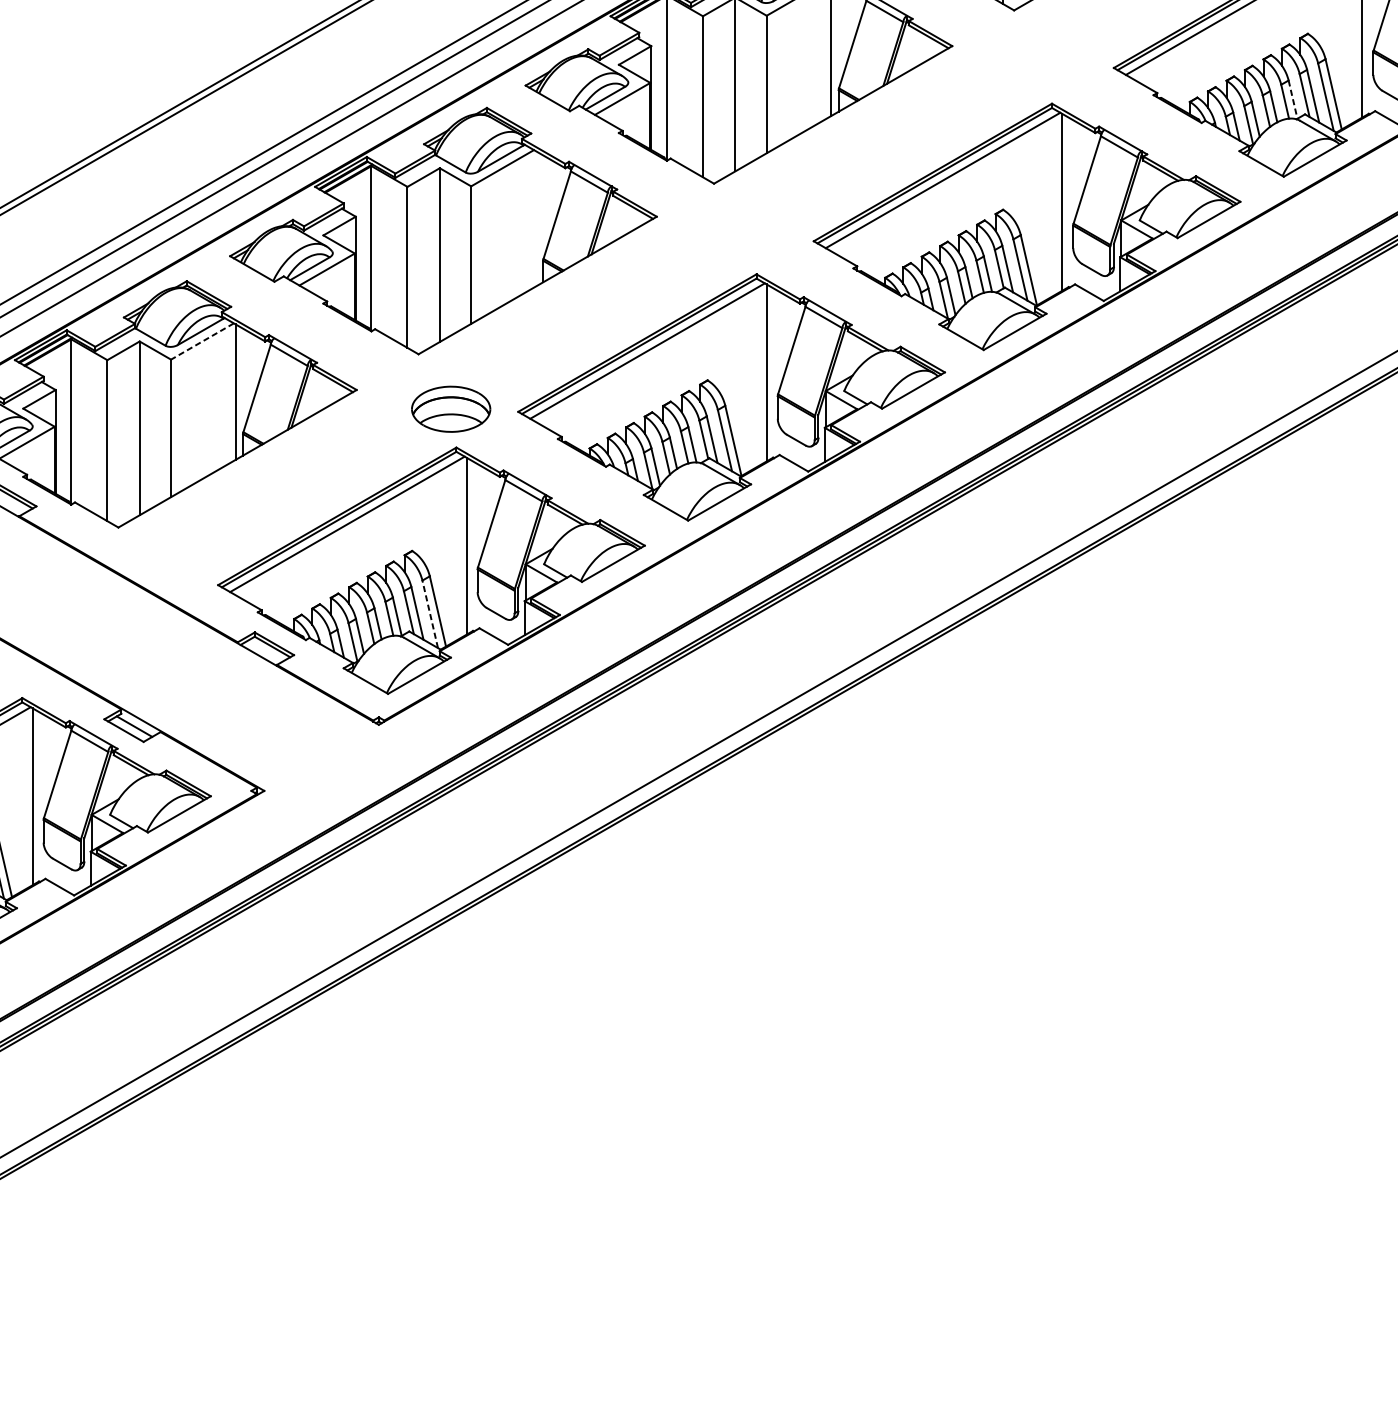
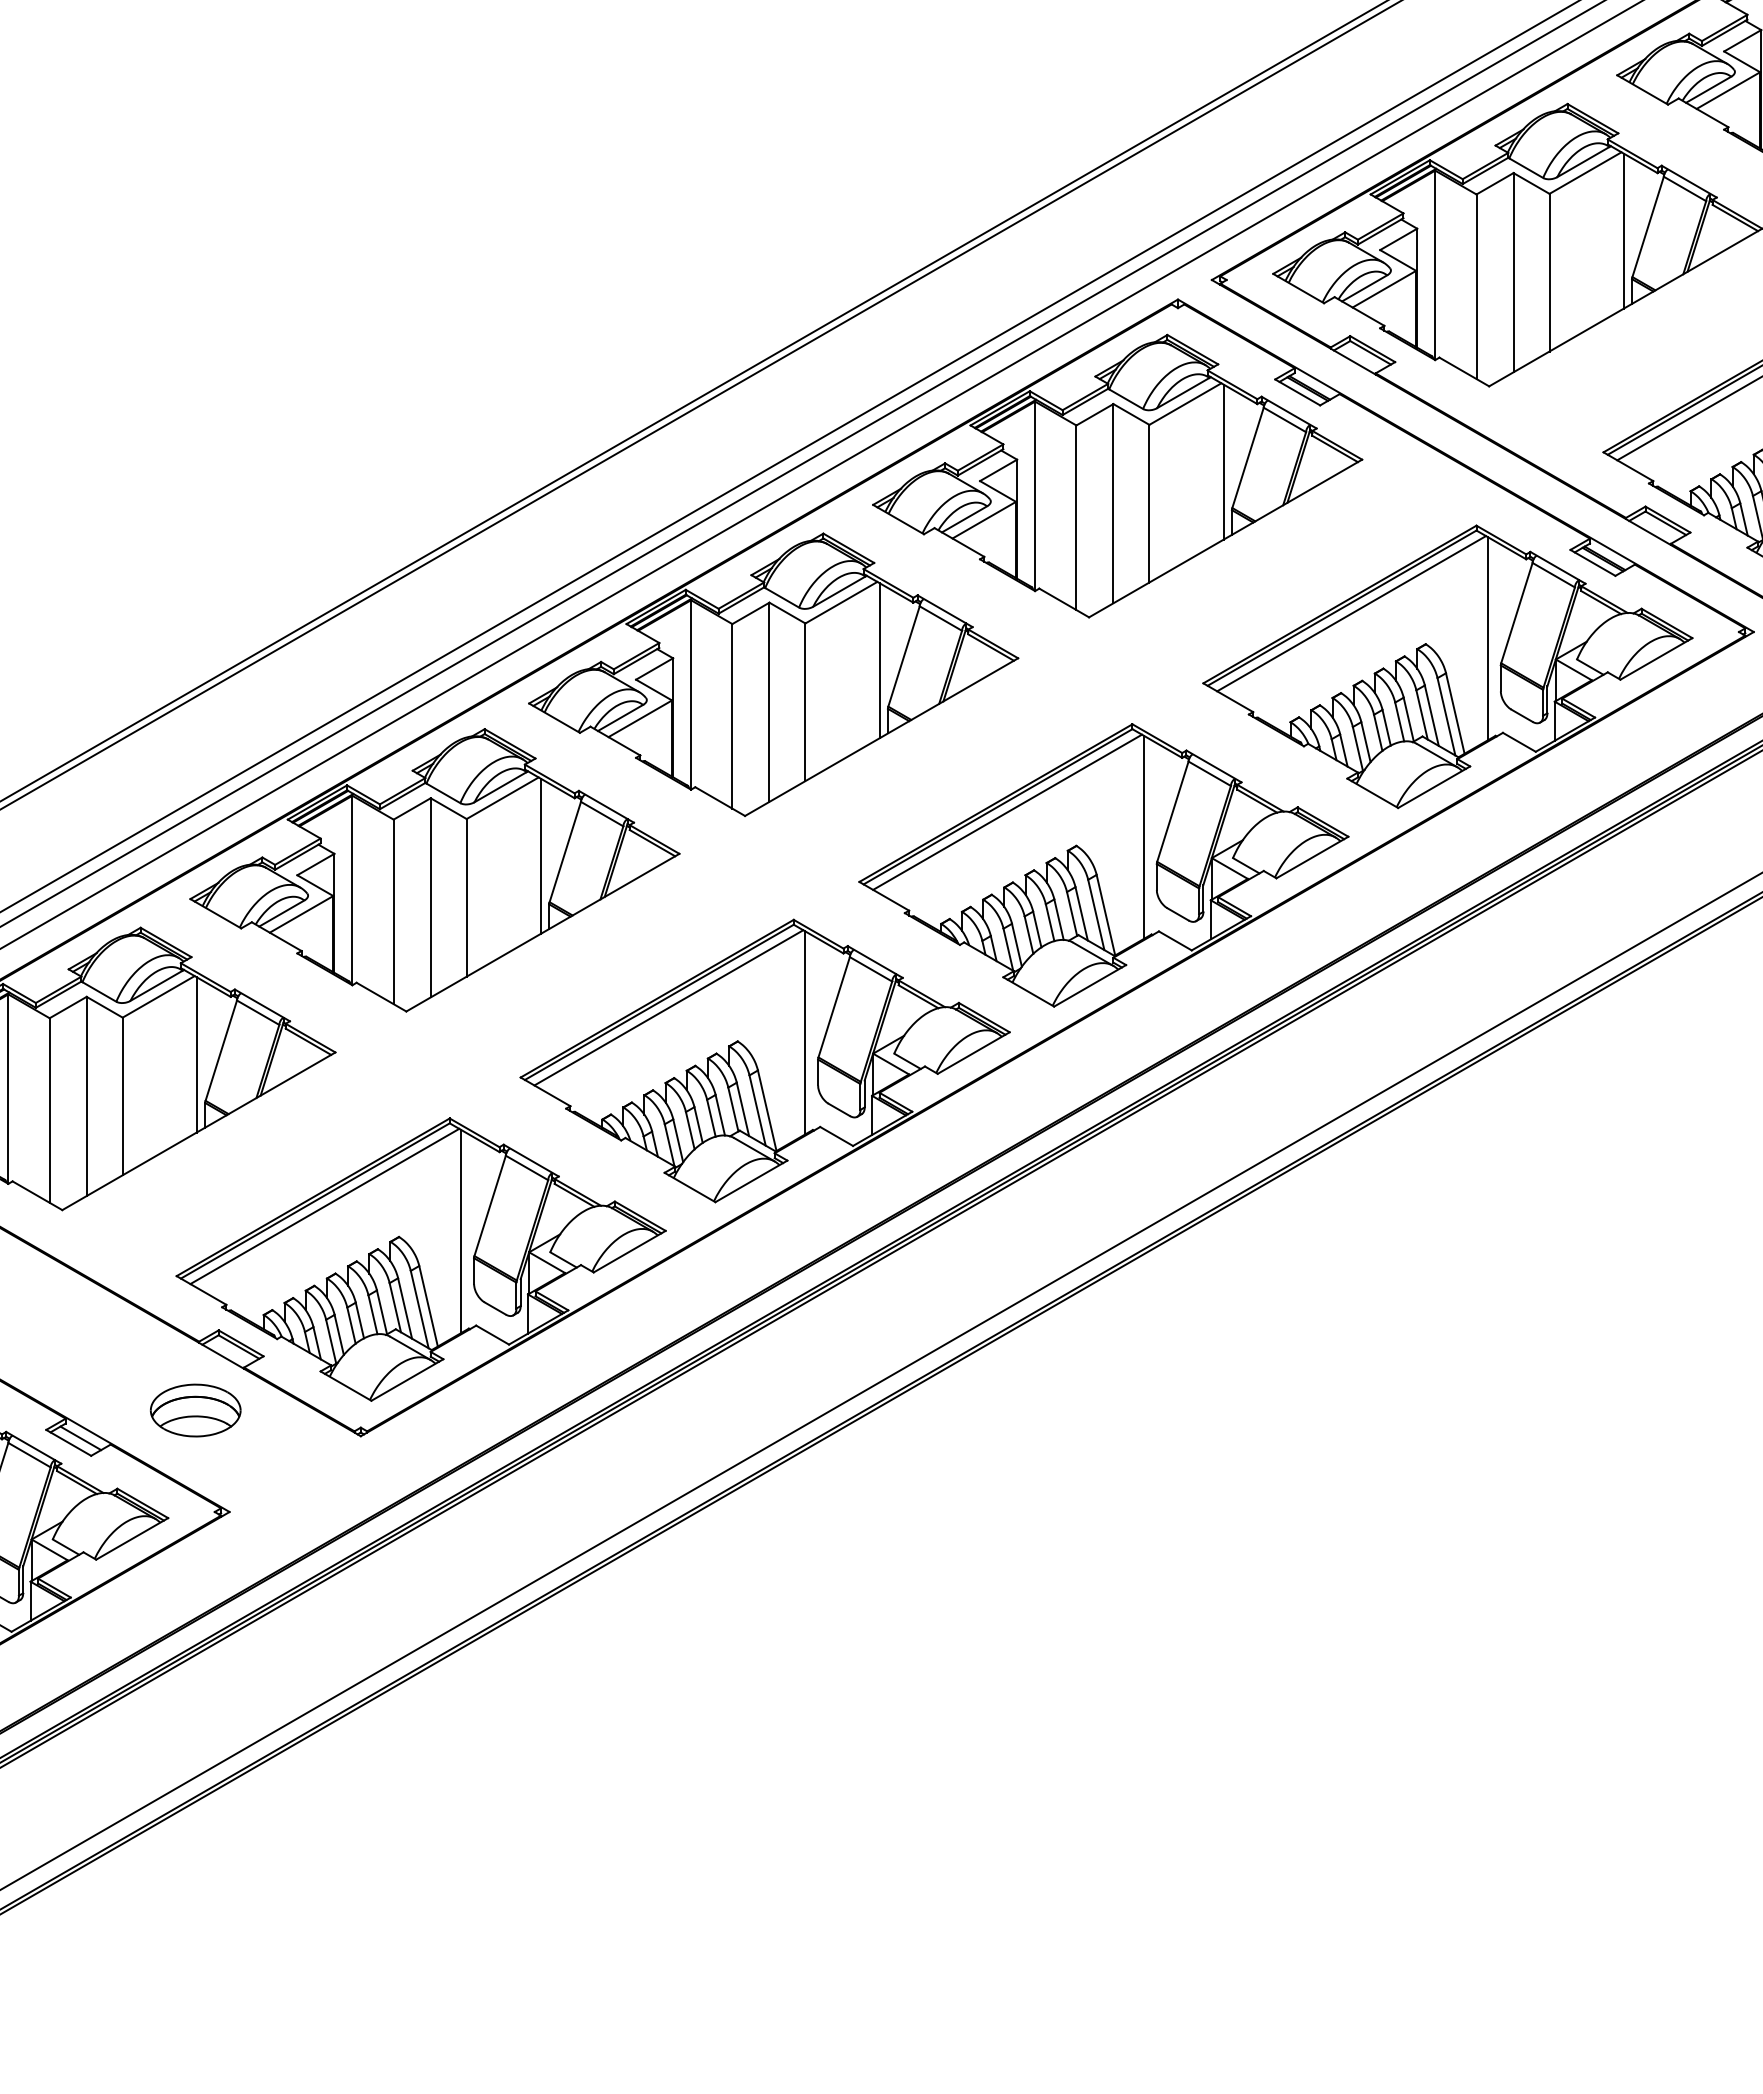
line: (1292, 99) -> (1408, 719), dashed -> solid
line: (535, 218) -> (540, 855), added
line: (202, 341) -> (158, 996), dashed -> solid
part: (450, 409) -> (195, 1410), moved
line: (430, 614) -> (419, 1309), dashed -> solid

